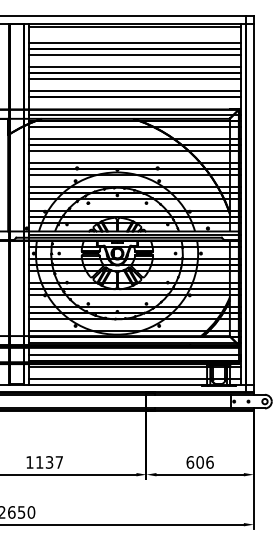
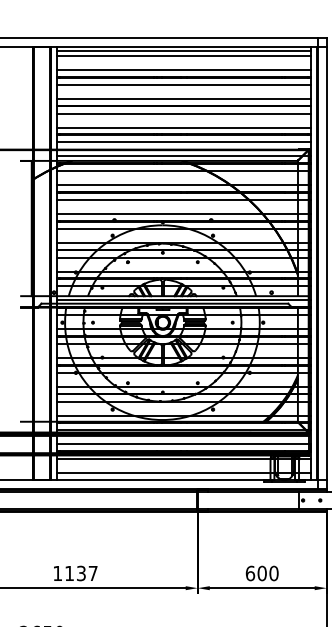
line: (134, 31) -> (183, 56), added
line: (134, 103) -> (183, 142), added
text: (209, 462) -> (273, 573), 606 -> 600

